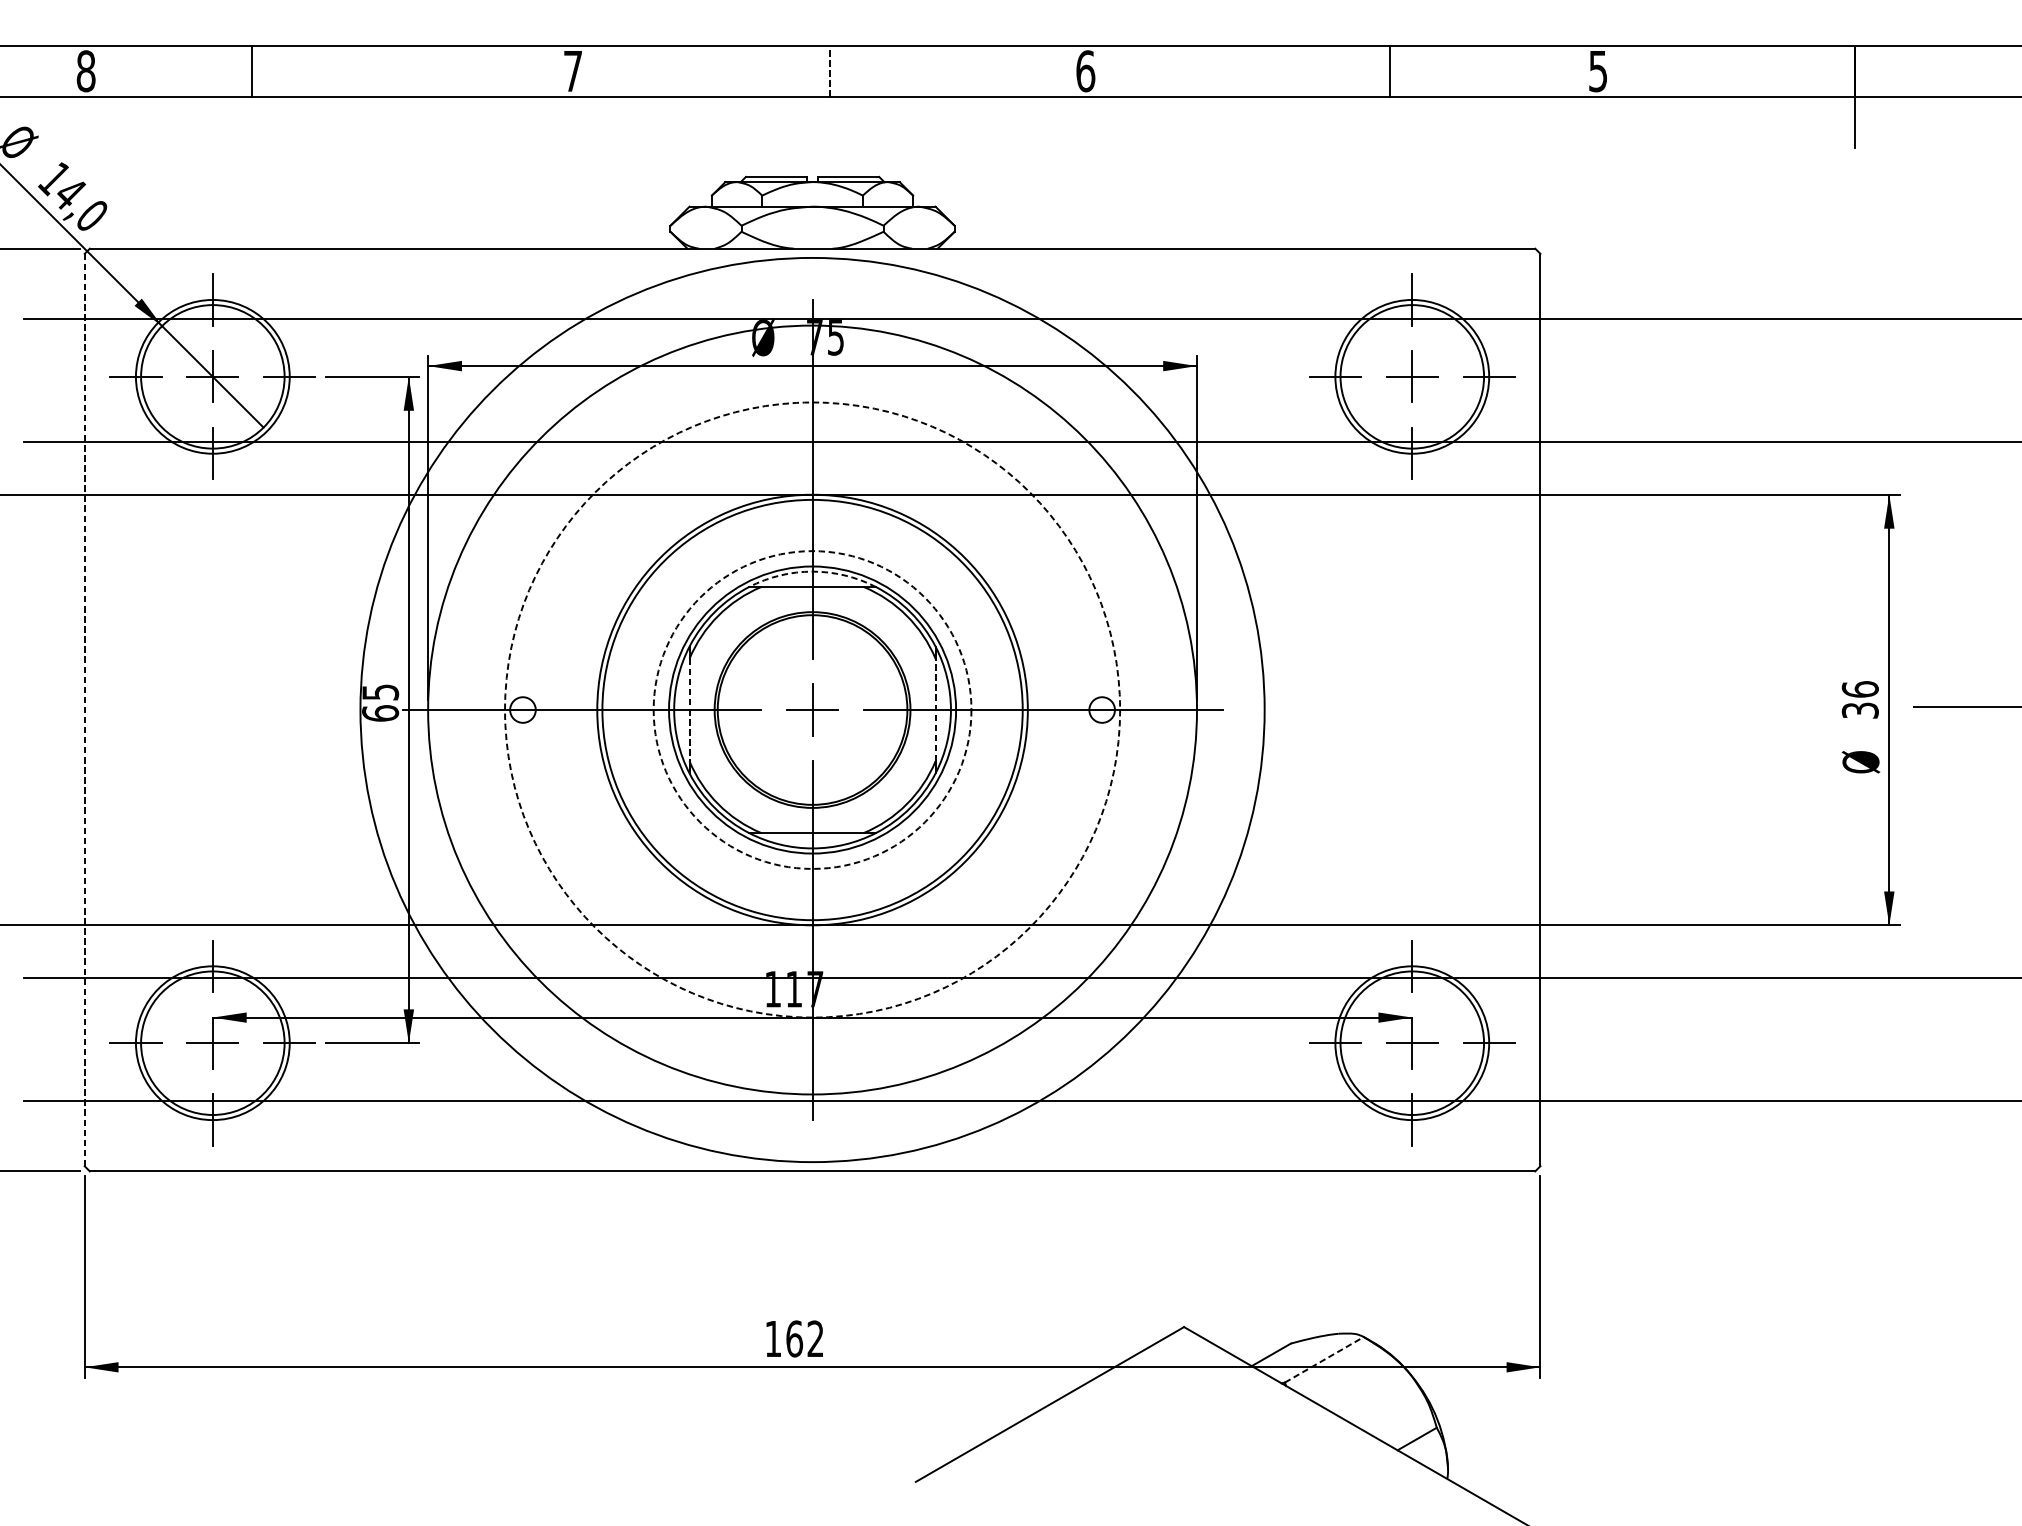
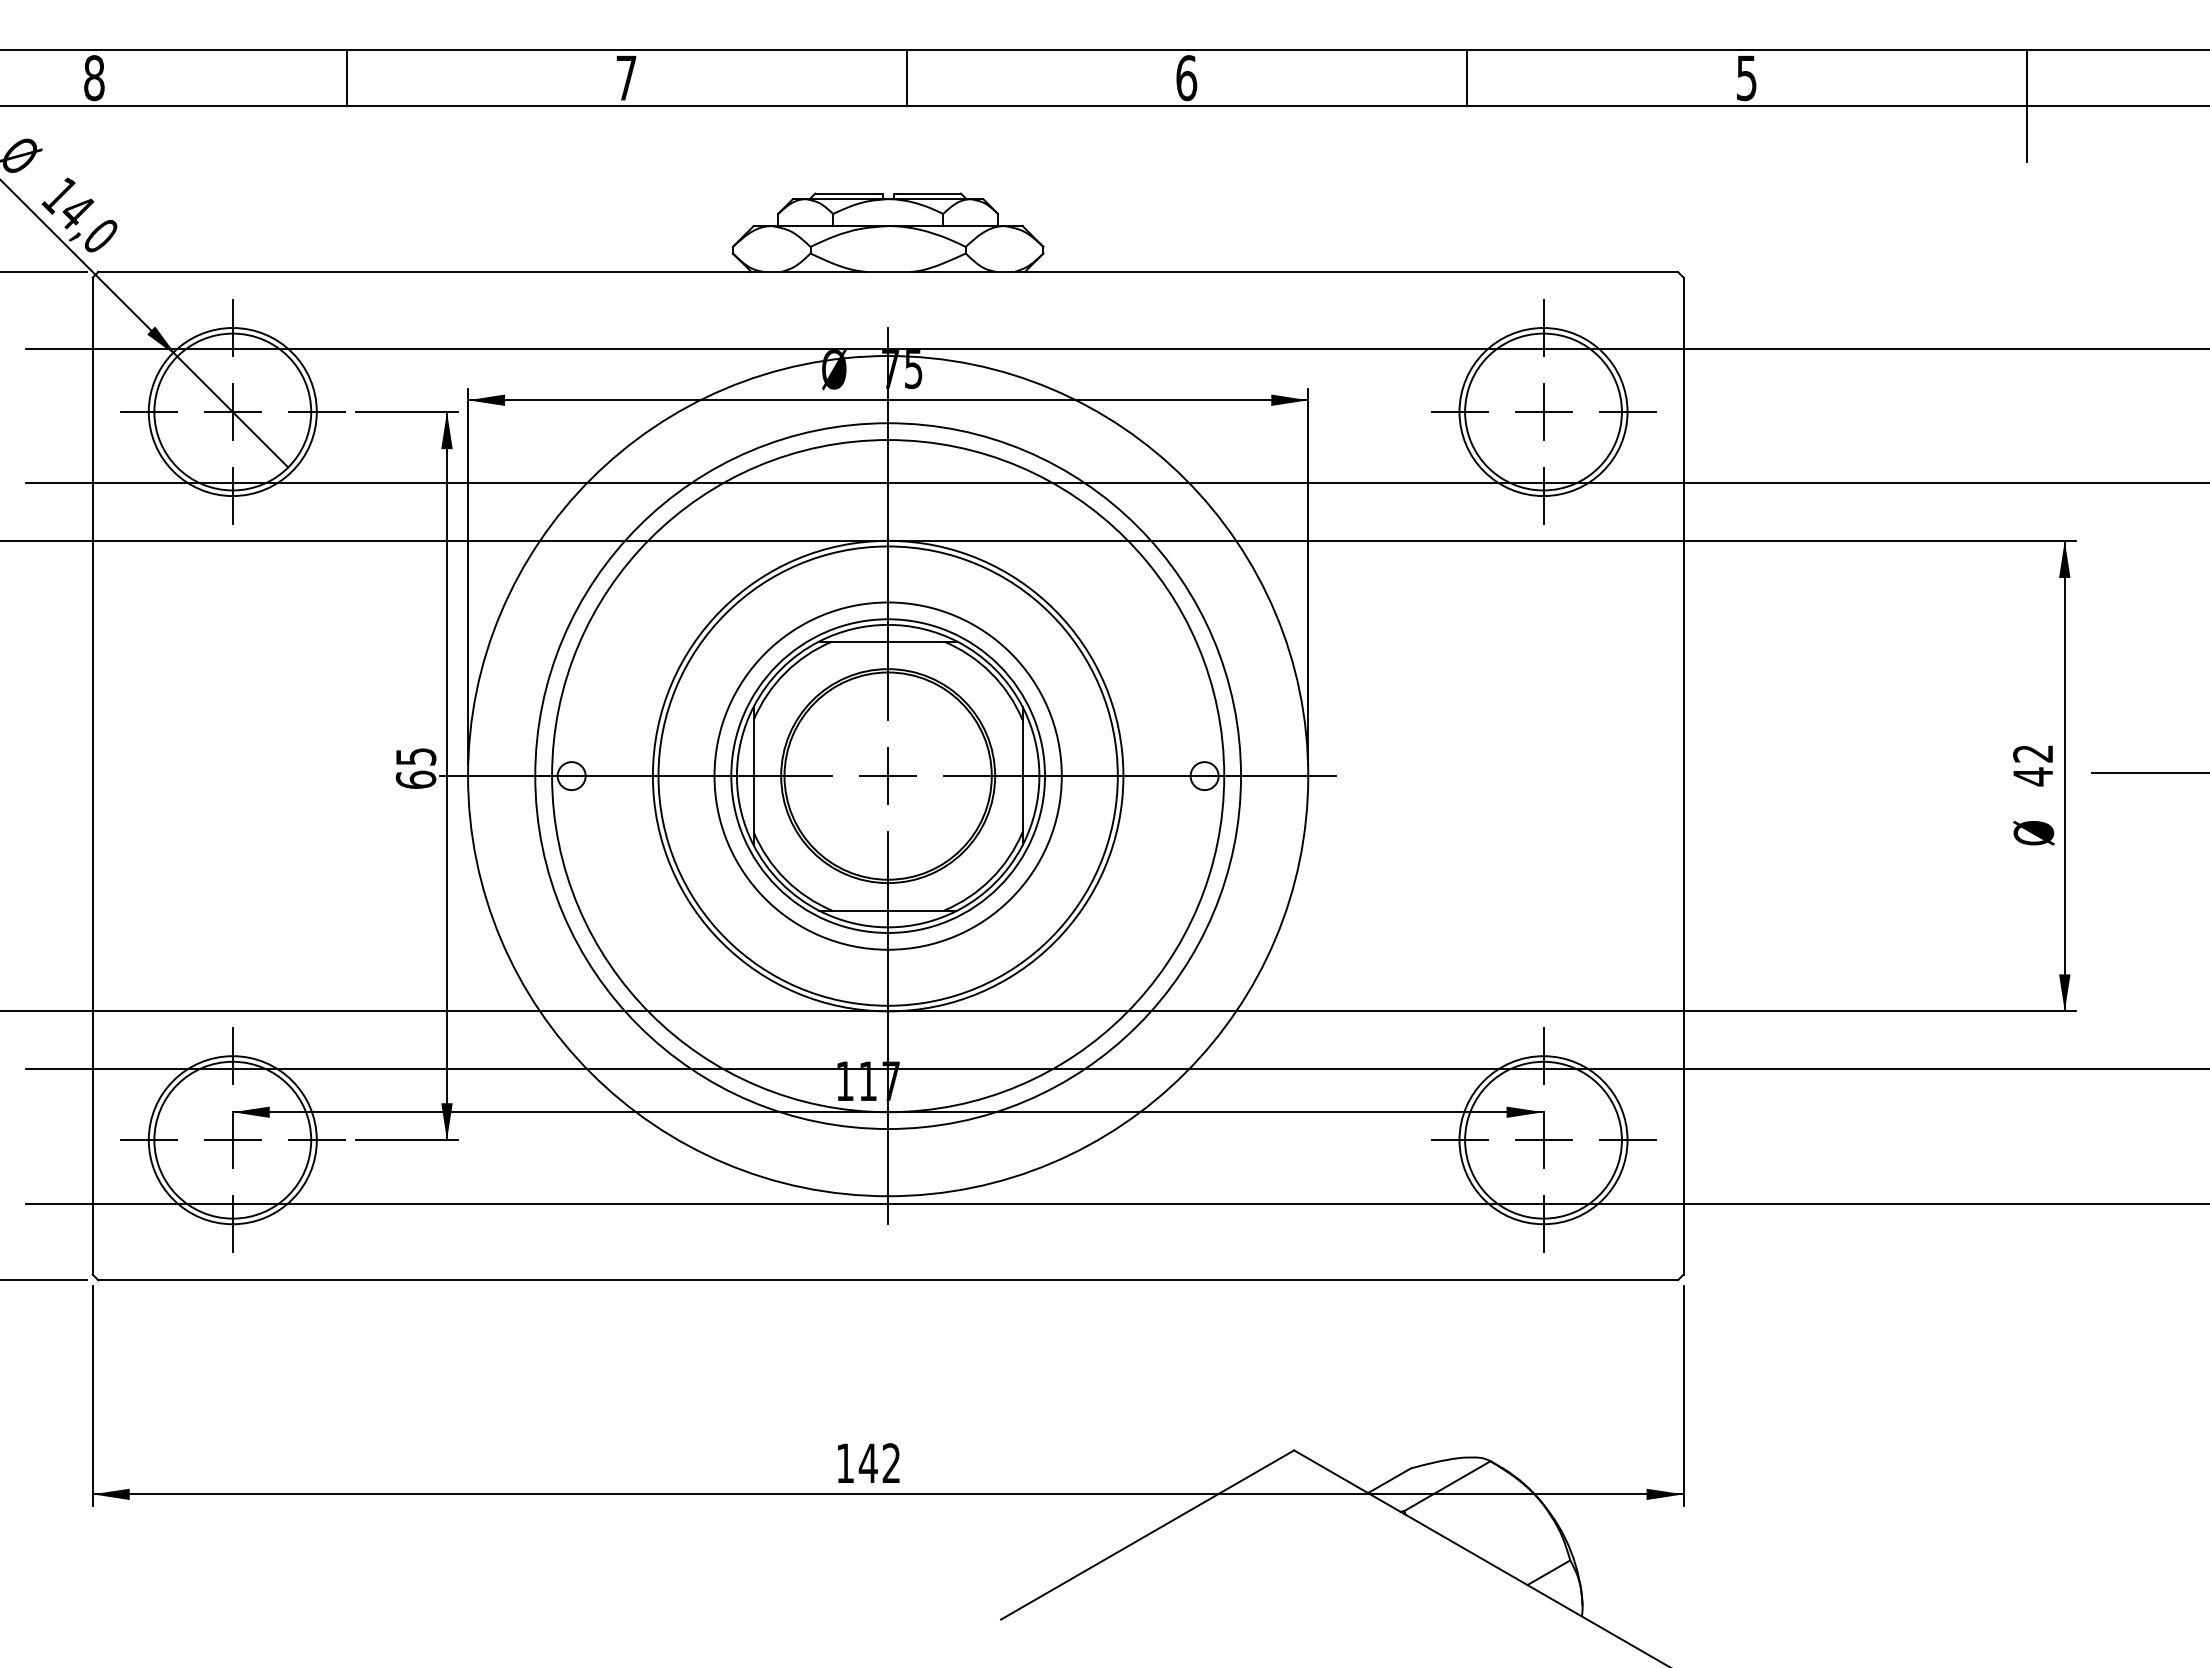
line: (251, 70) -> (346, 77), moved
line: (830, 70) -> (907, 77), dashed -> solid
line: (1390, 70) -> (1467, 77), moved
arc: (812, 571) -> (888, 624), dashed -> solid
text: (1860, 700) -> (2033, 765), 36 -> 42
circle: (811, 709) -> (887, 775), dashed -> solid
line: (935, 709) -> (1022, 775), dashed -> solid
line: (84, 710) -> (92, 776), dashed -> solid
line: (689, 710) -> (753, 776), dashed -> solid
circle: (812, 710) -> (888, 776), dashed -> solid
circle: (812, 710) -> (888, 776), size x0.71
text: (793, 1339) -> (867, 1463), 162 -> 142
line: (1324, 1360) -> (1447, 1486), dashed -> solid

